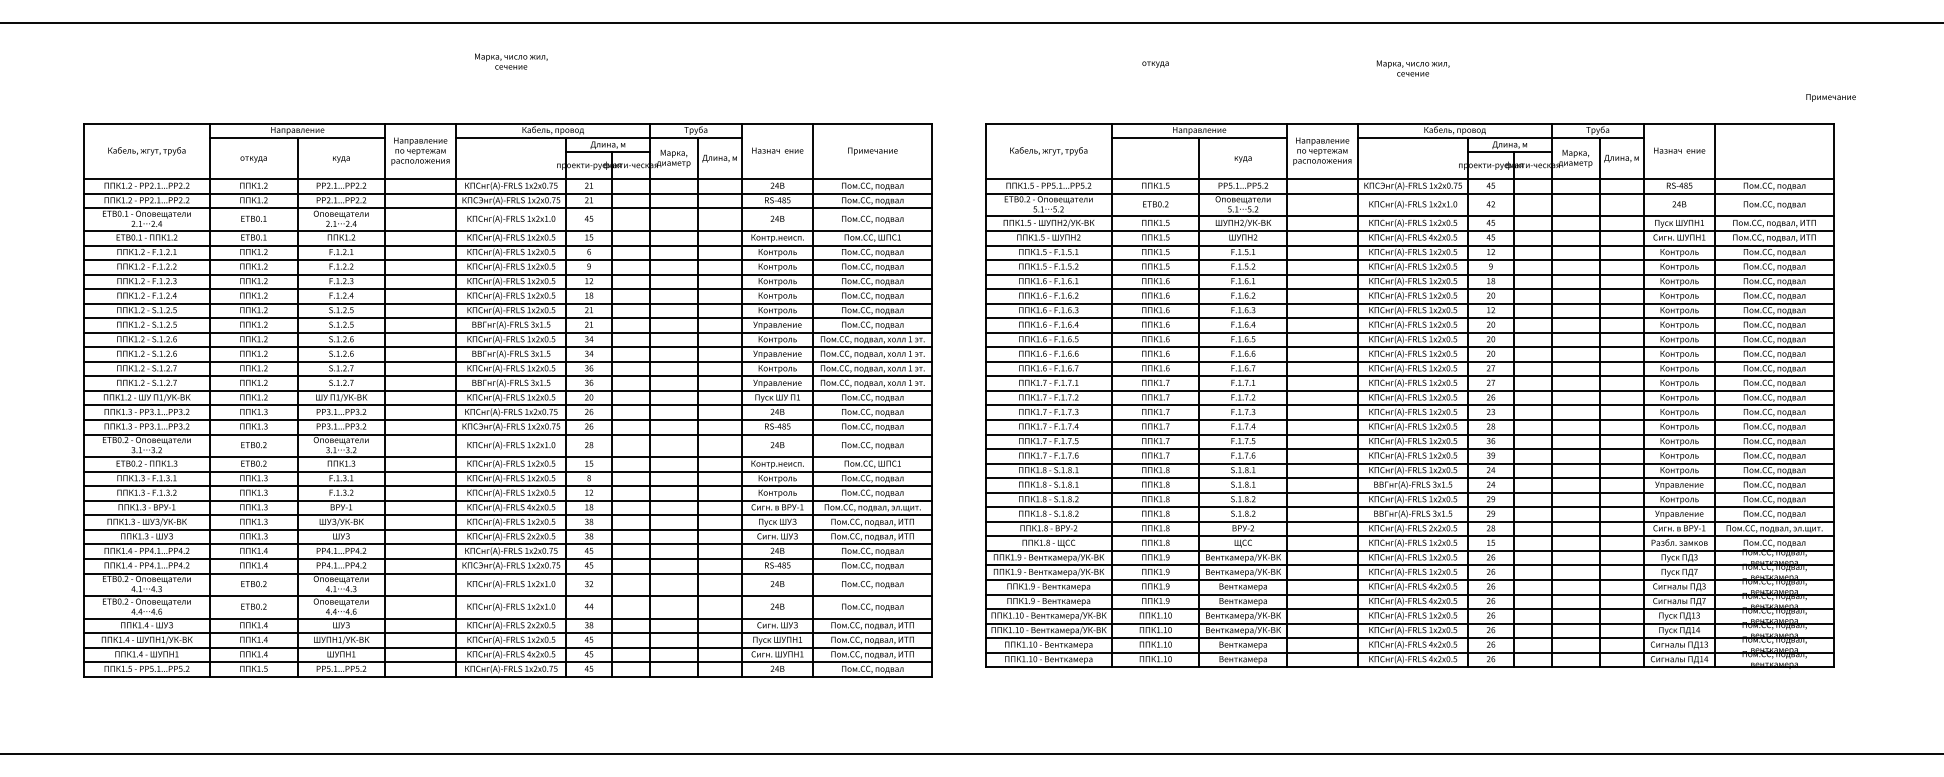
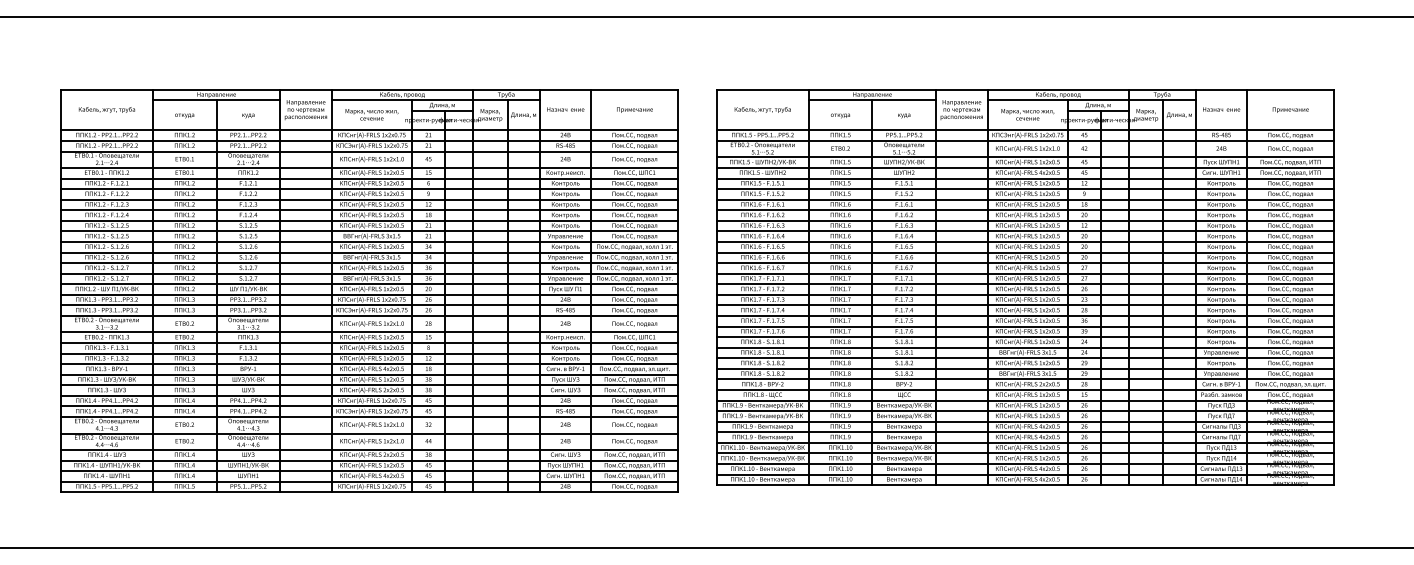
text: (510, 61) -> (371, 114), moved
text: (1155, 63) -> (840, 115), moved
text: (1412, 68) -> (1027, 114), moved
text: (1830, 96) -> (1290, 109), moved

